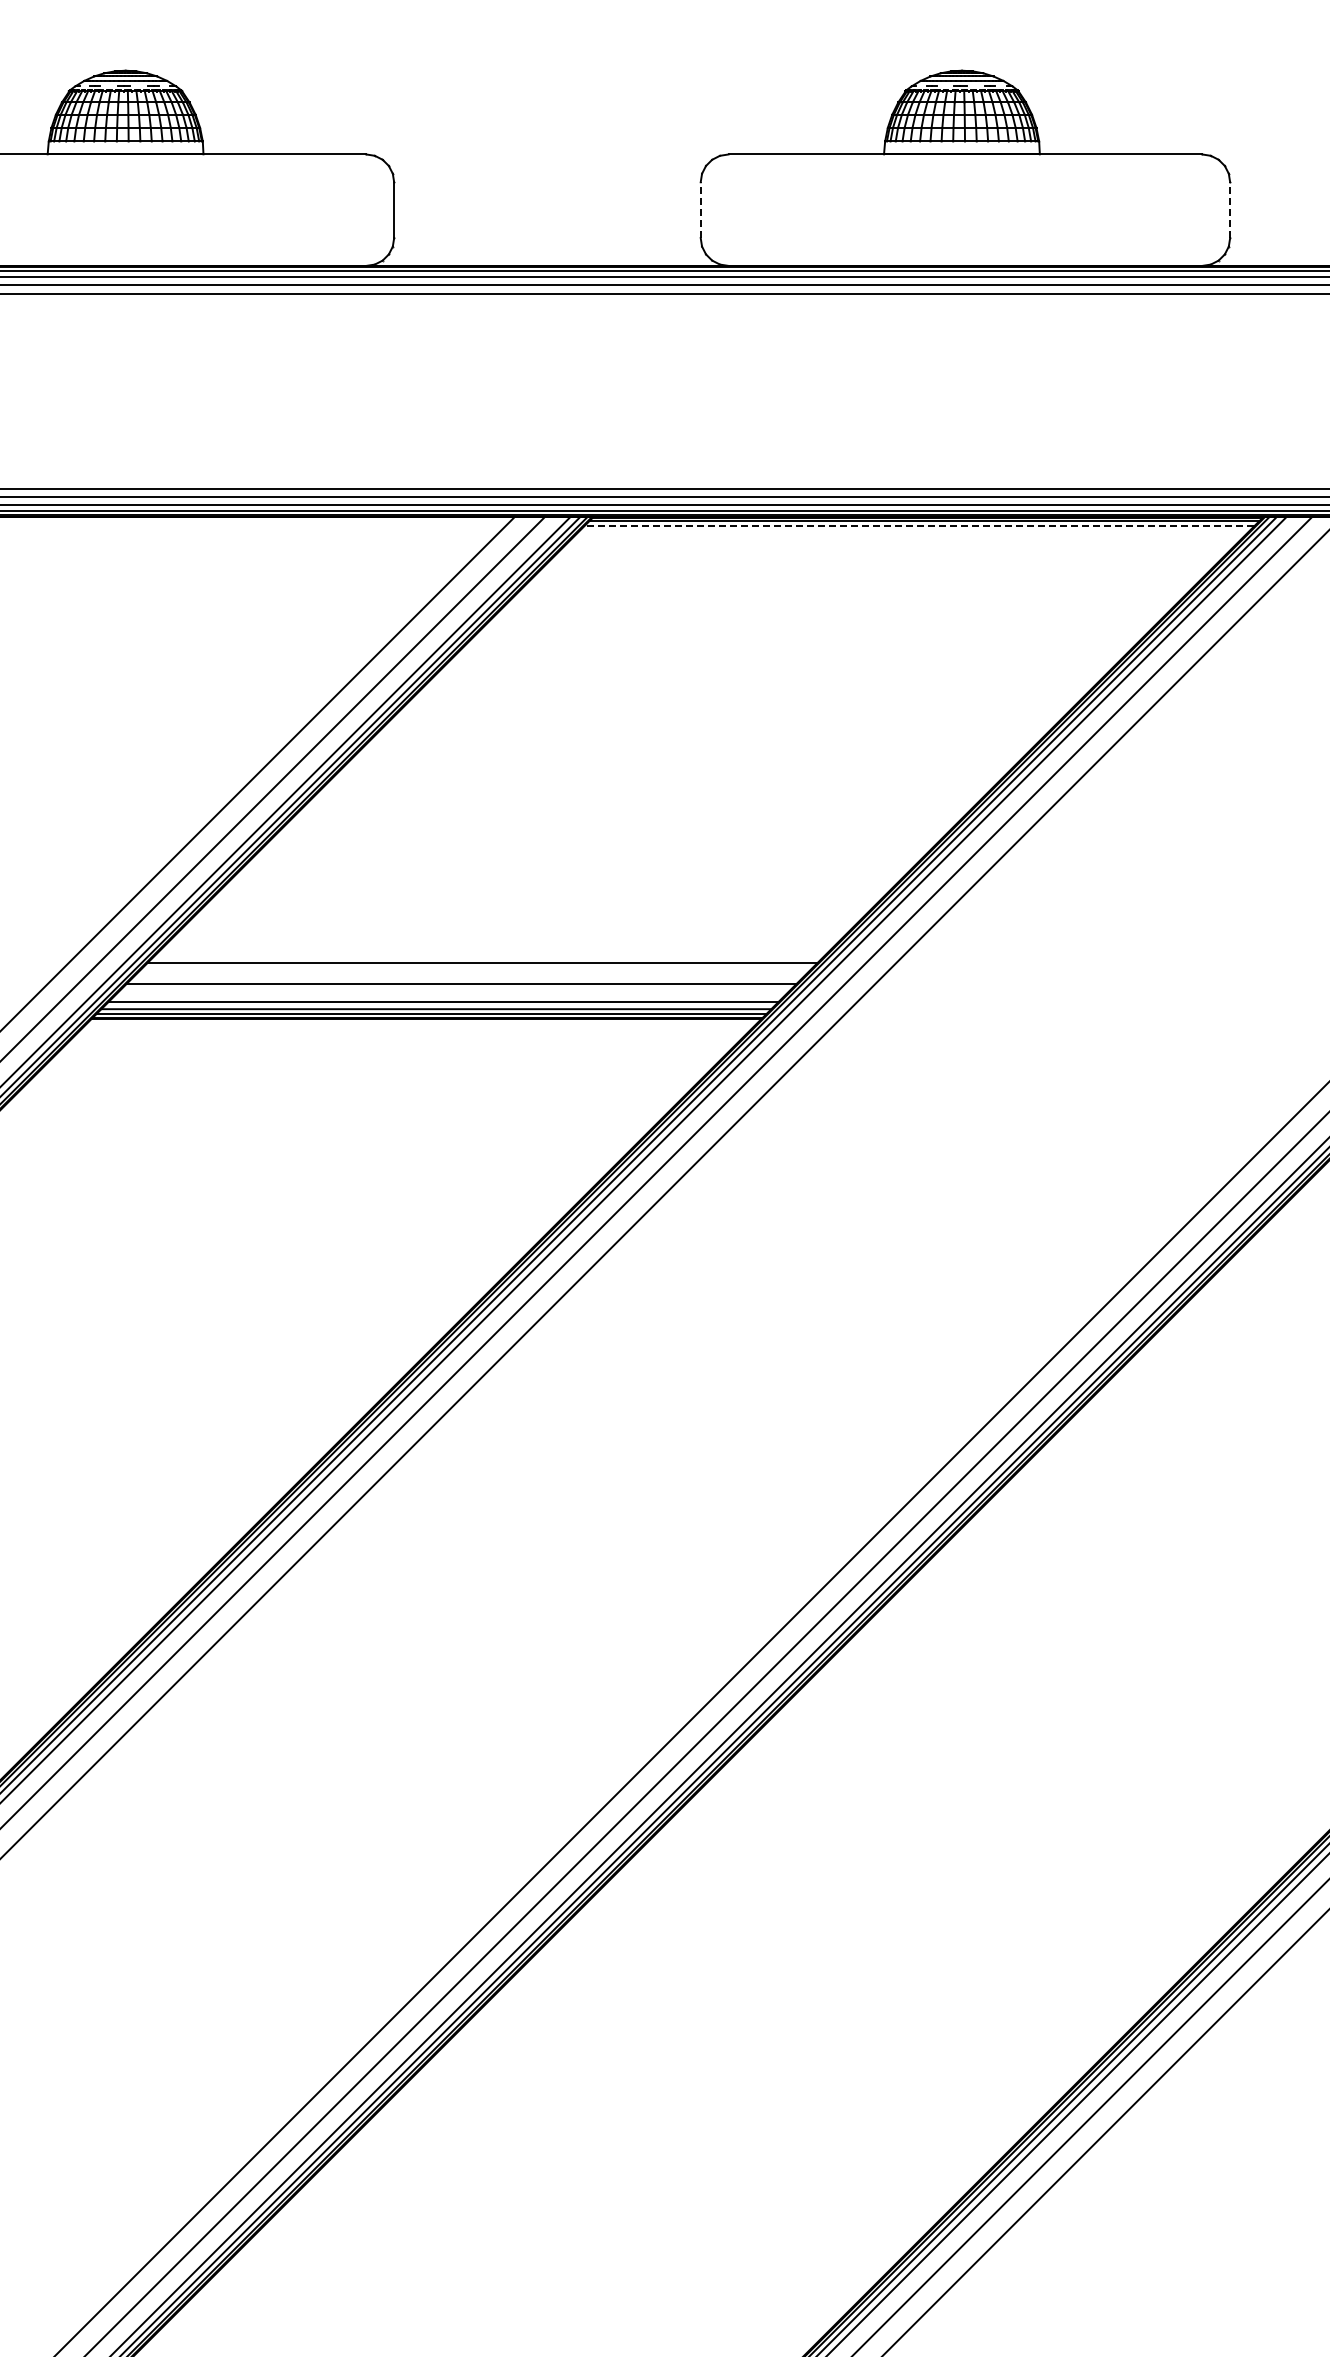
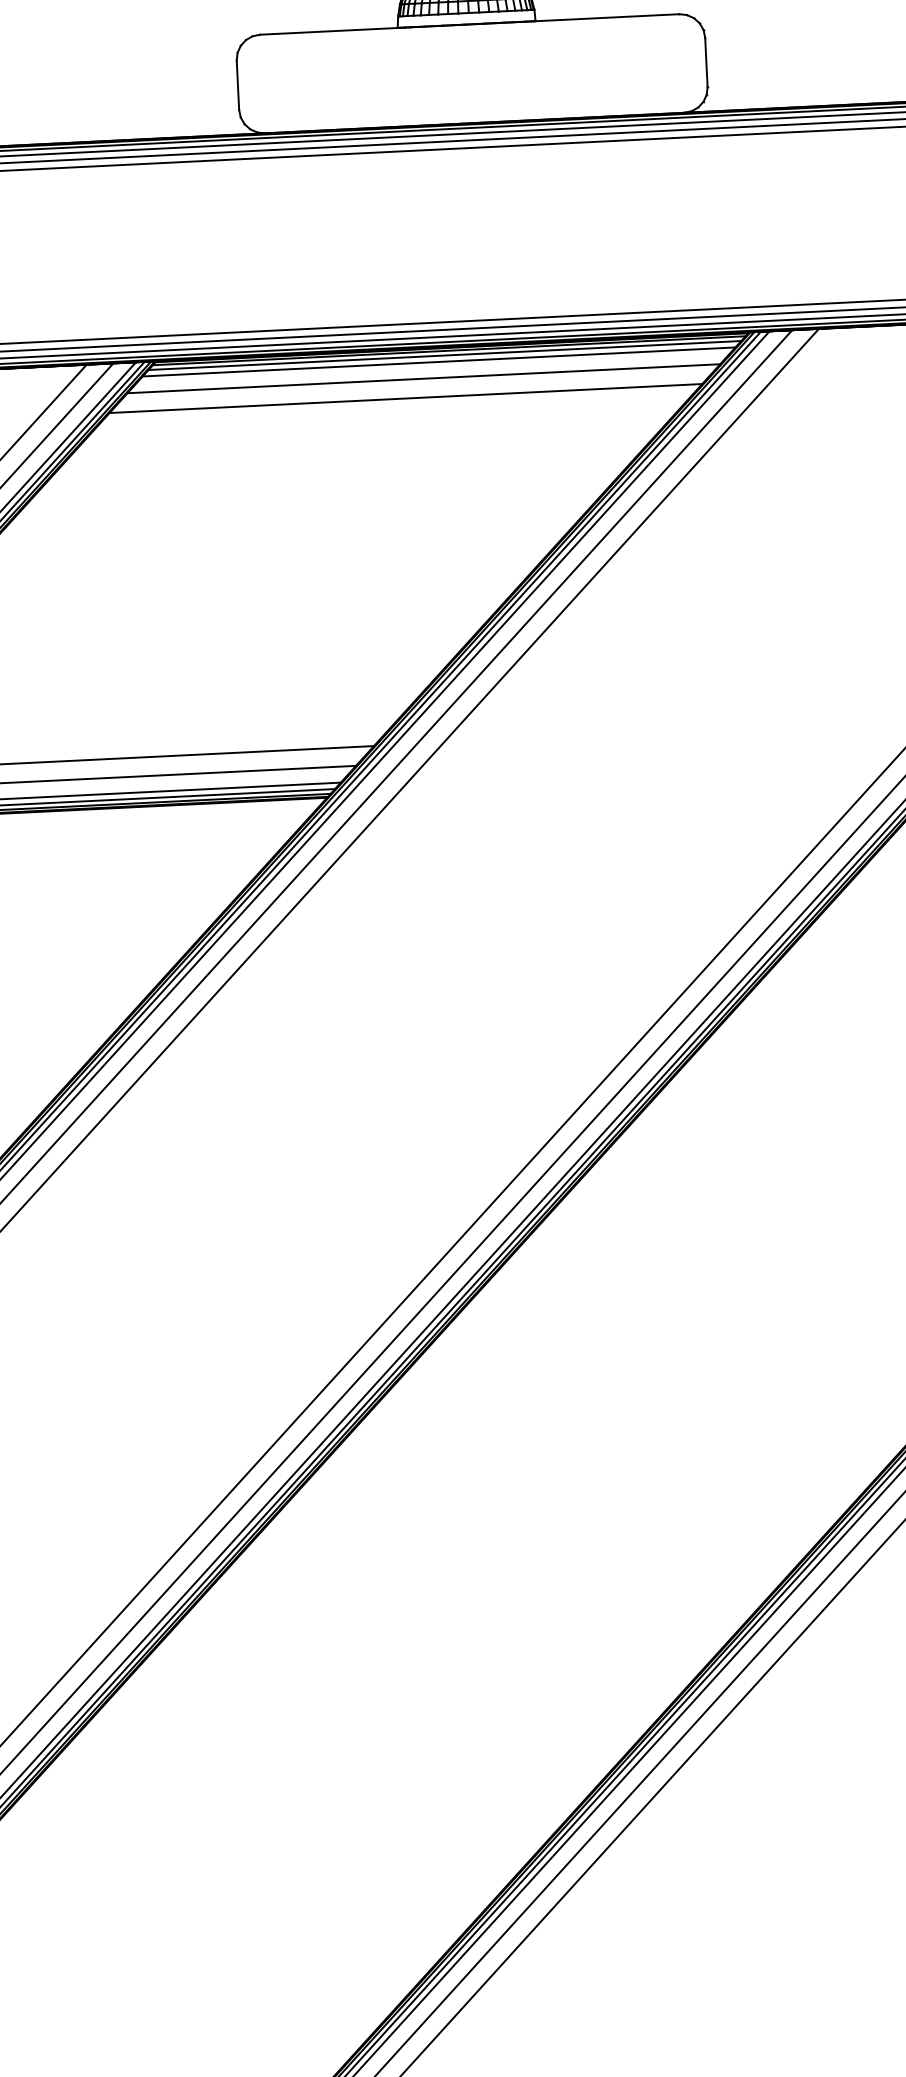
line: (700, 210) -> (237, 85), dashed -> solid
line: (1230, 210) -> (706, 62), dashed -> solid
line: (919, 526) -> (445, 355), dashed -> solid
line: (912, 533) -> (439, 362), added
line: (894, 551) -> (424, 378), added
line: (872, 572) -> (405, 398), added

